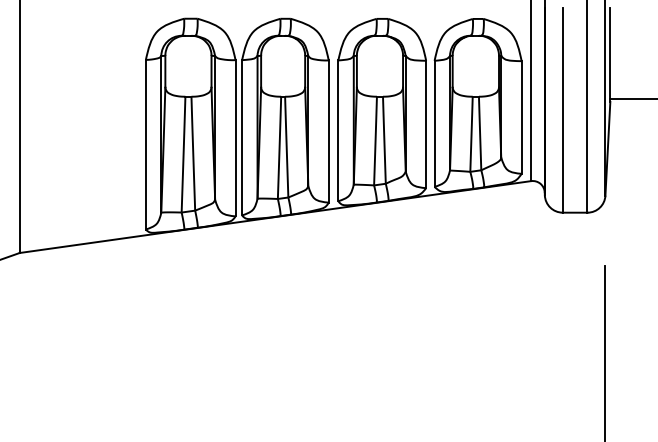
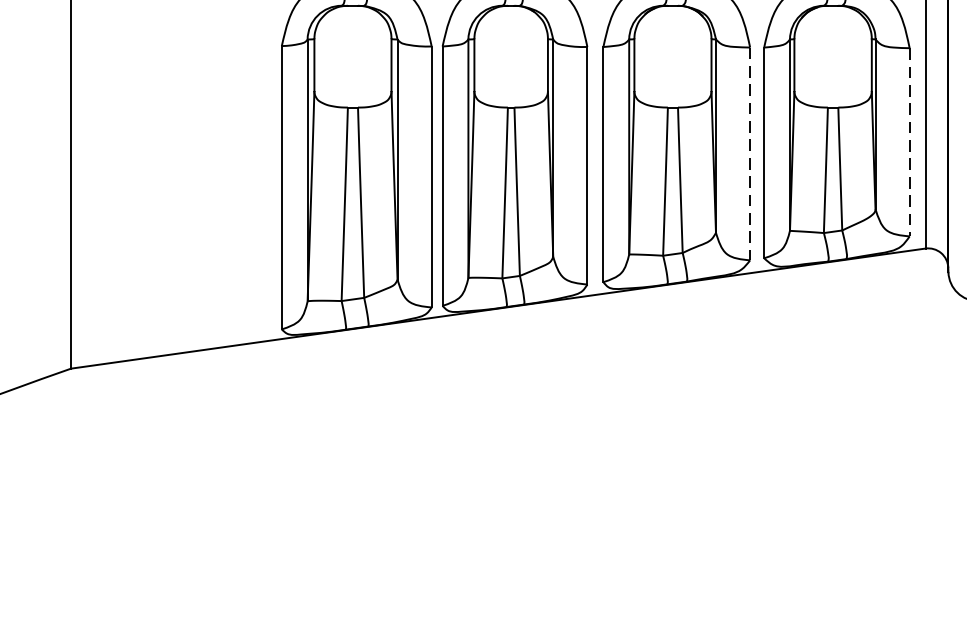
line: (521, 118) -> (909, 143), solid -> dashed
line: (426, 124) -> (750, 153), solid -> dashed

